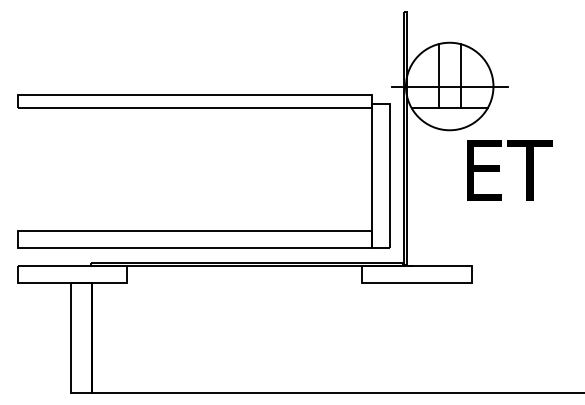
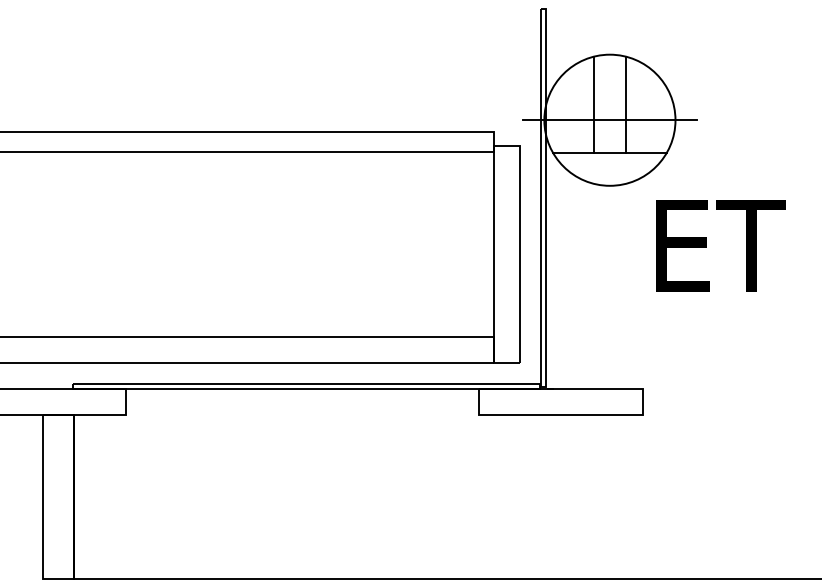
text: (509, 170) -> (720, 246), moved

